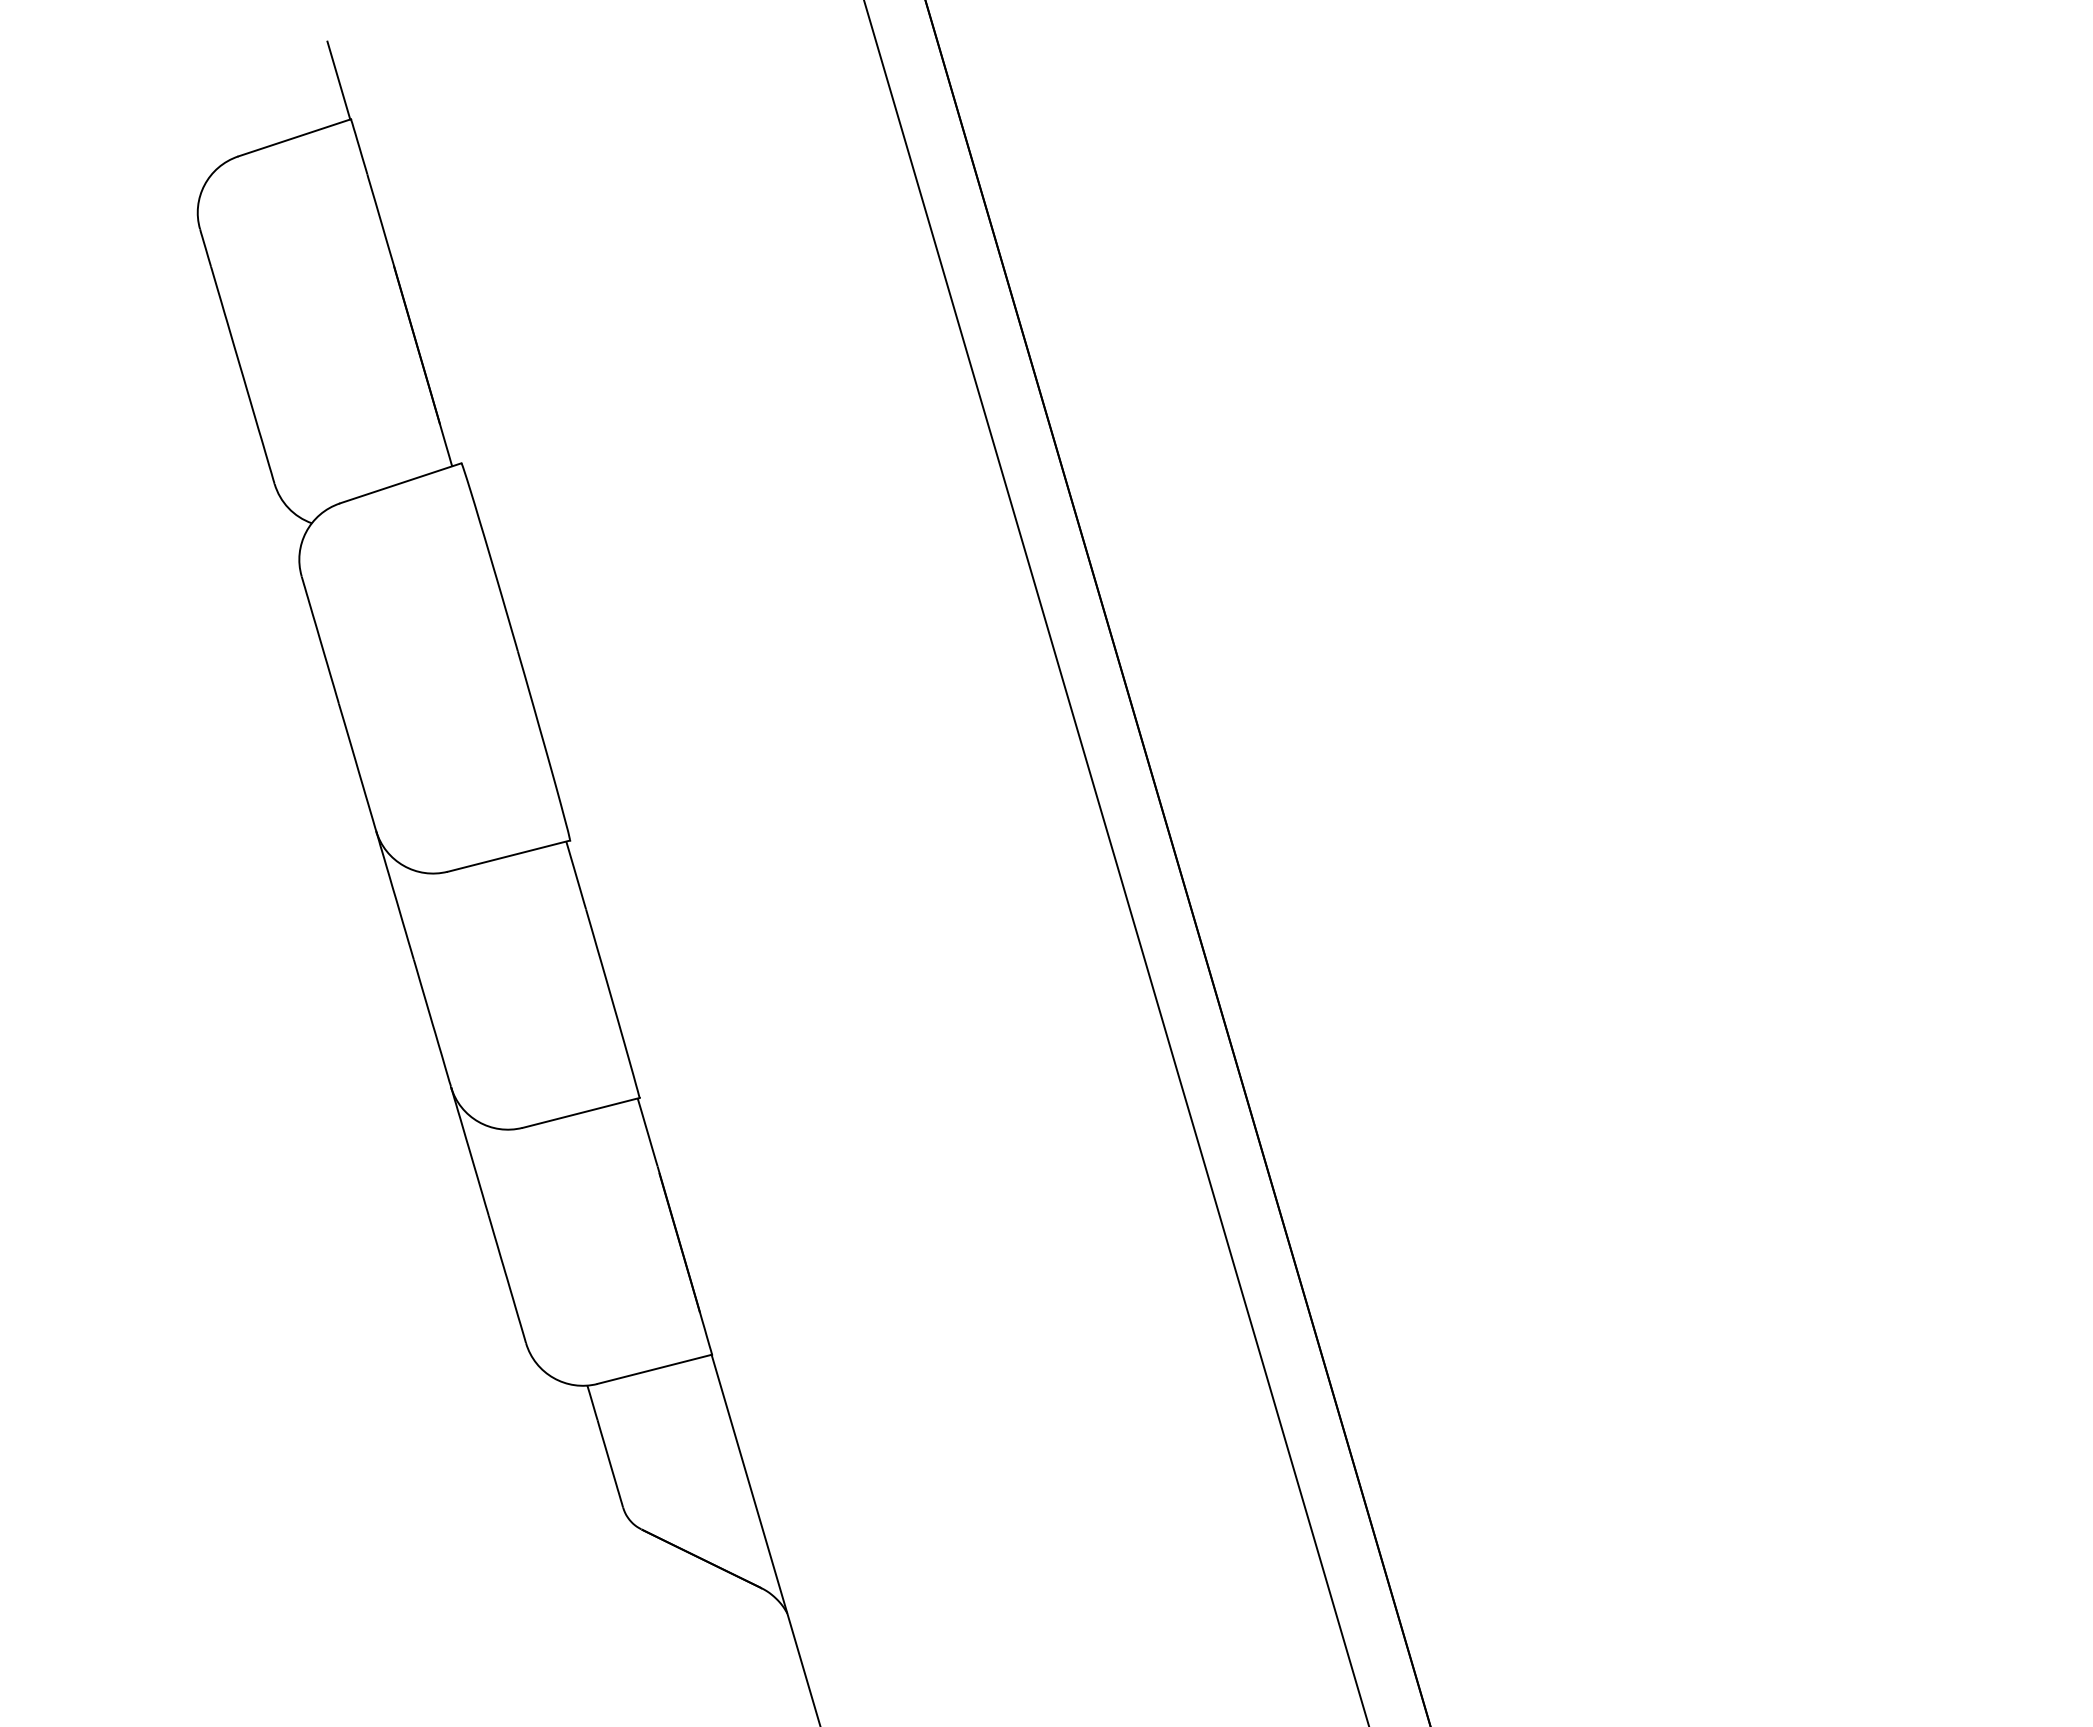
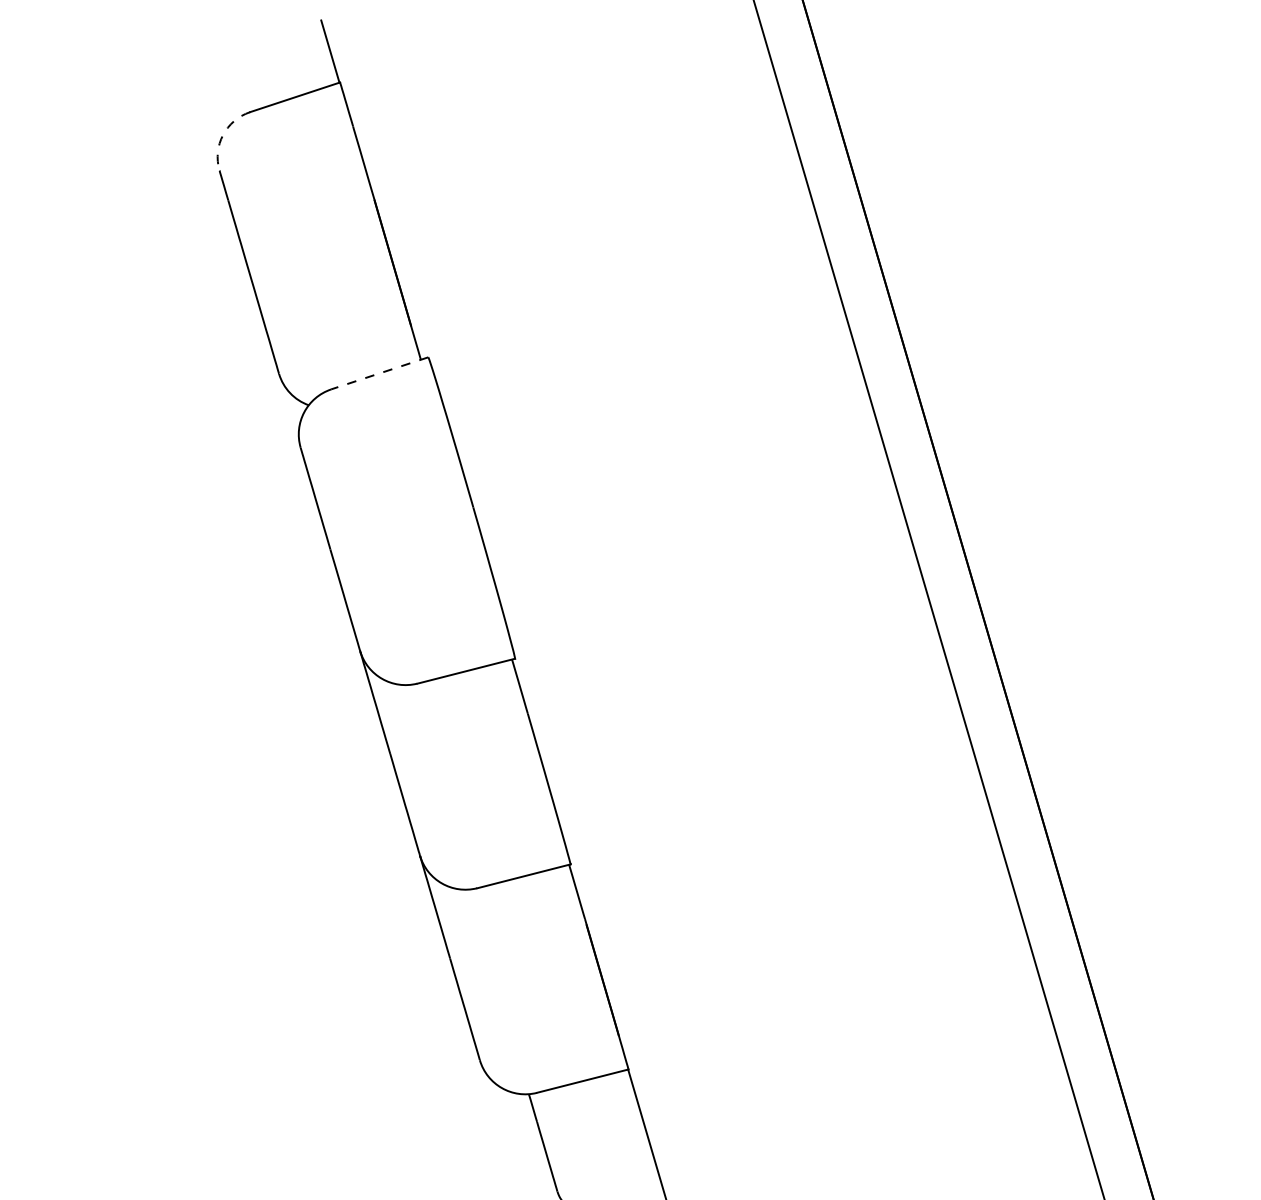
arc: (204, 185) -> (223, 135), solid -> dashed
line: (400, 483) -> (379, 373), solid -> dashed

